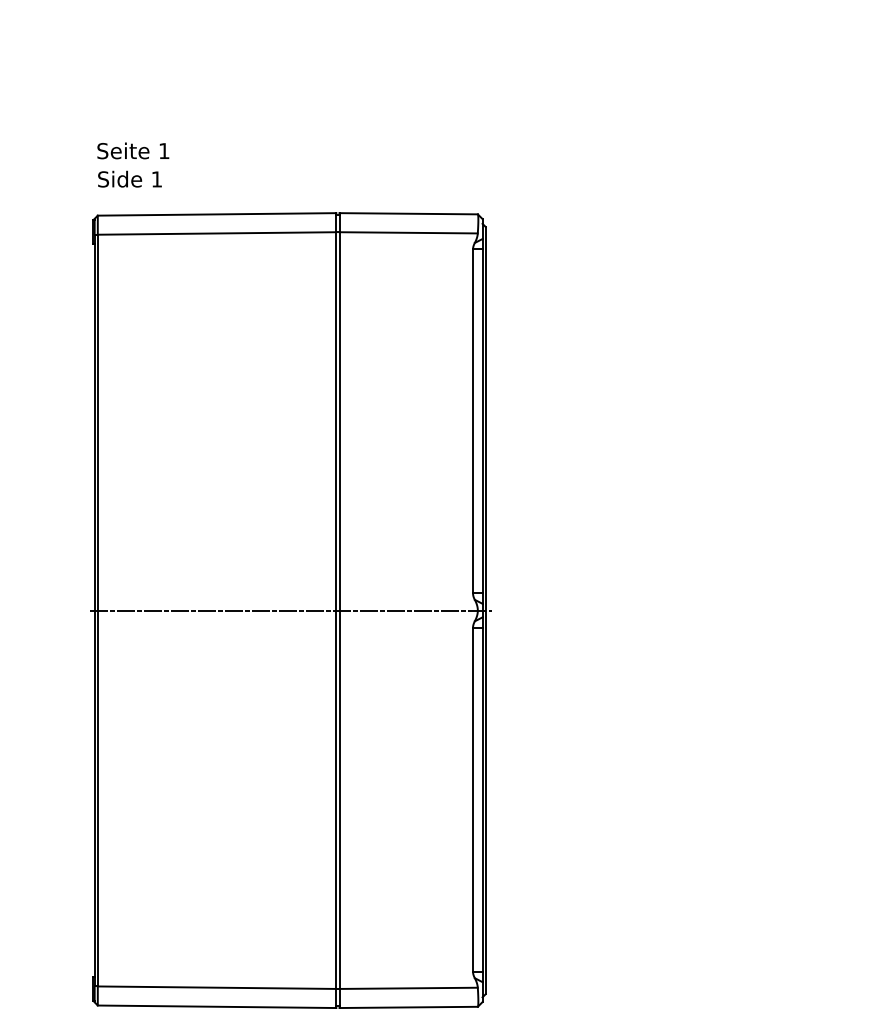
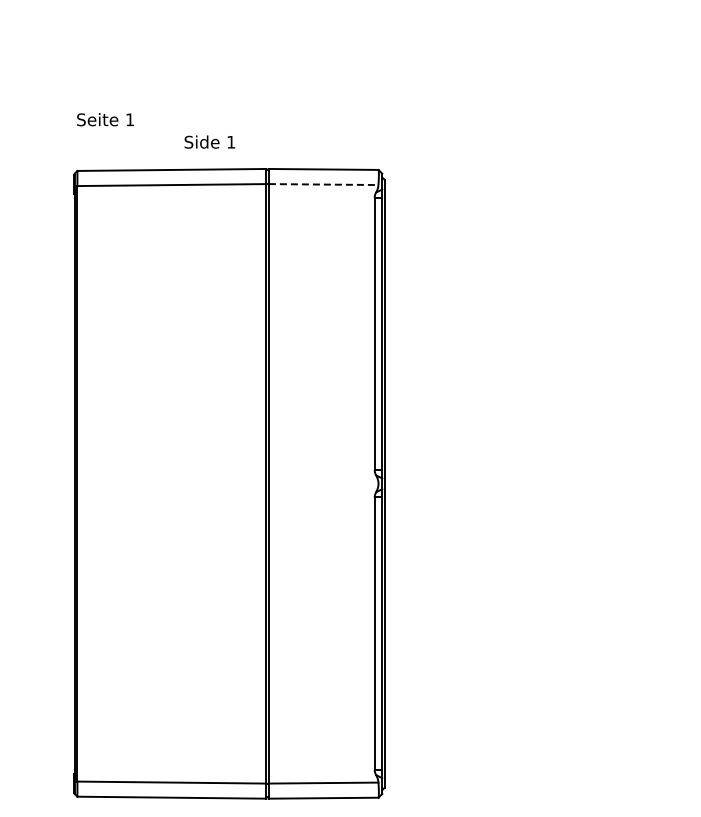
text: (129, 178) -> (209, 141), moved
line: (408, 232) -> (323, 184), solid -> dashed
line: (291, 610) -> (230, 483), removed

